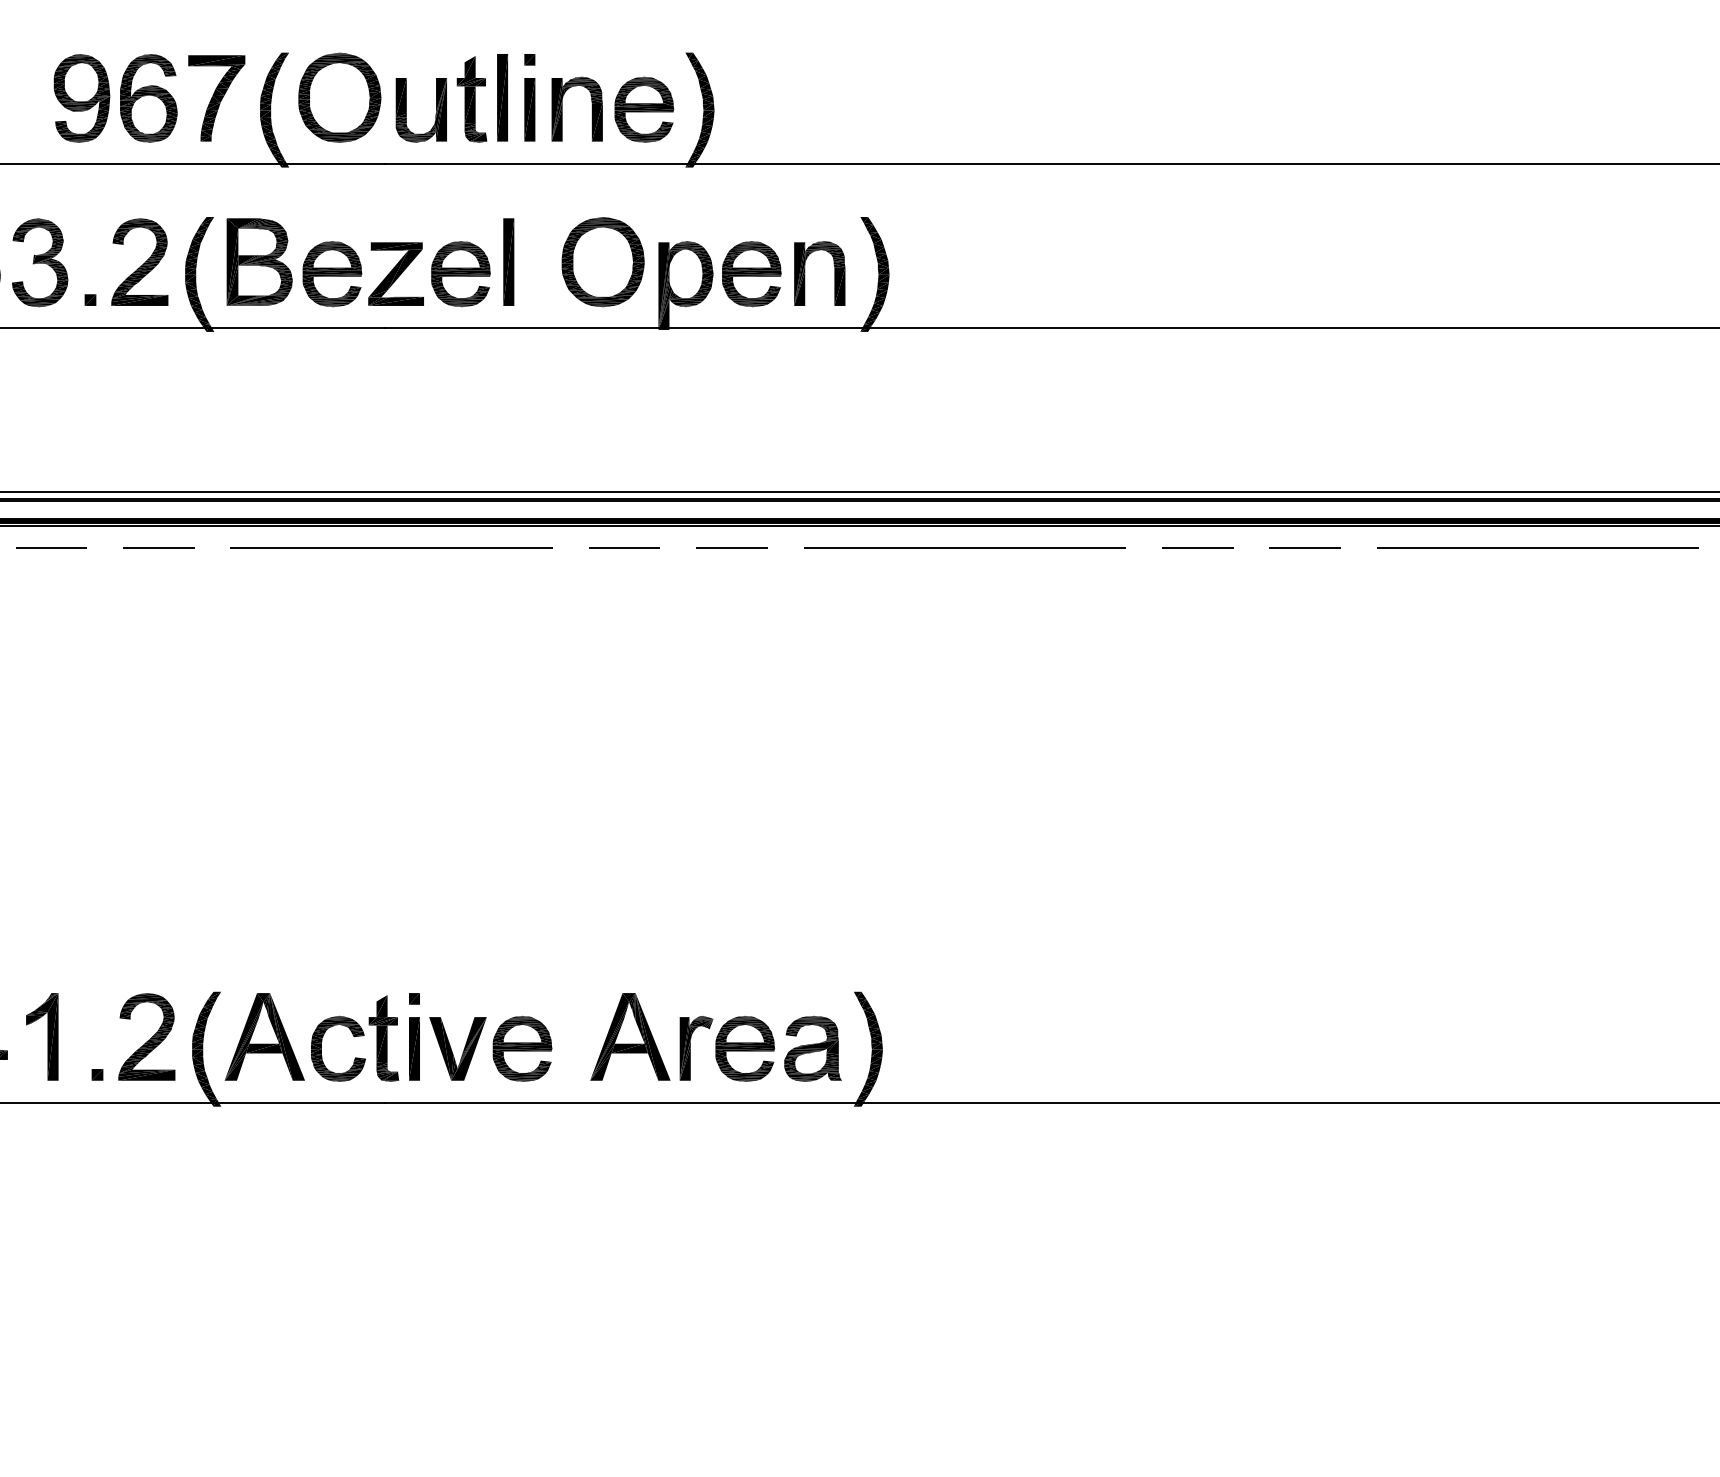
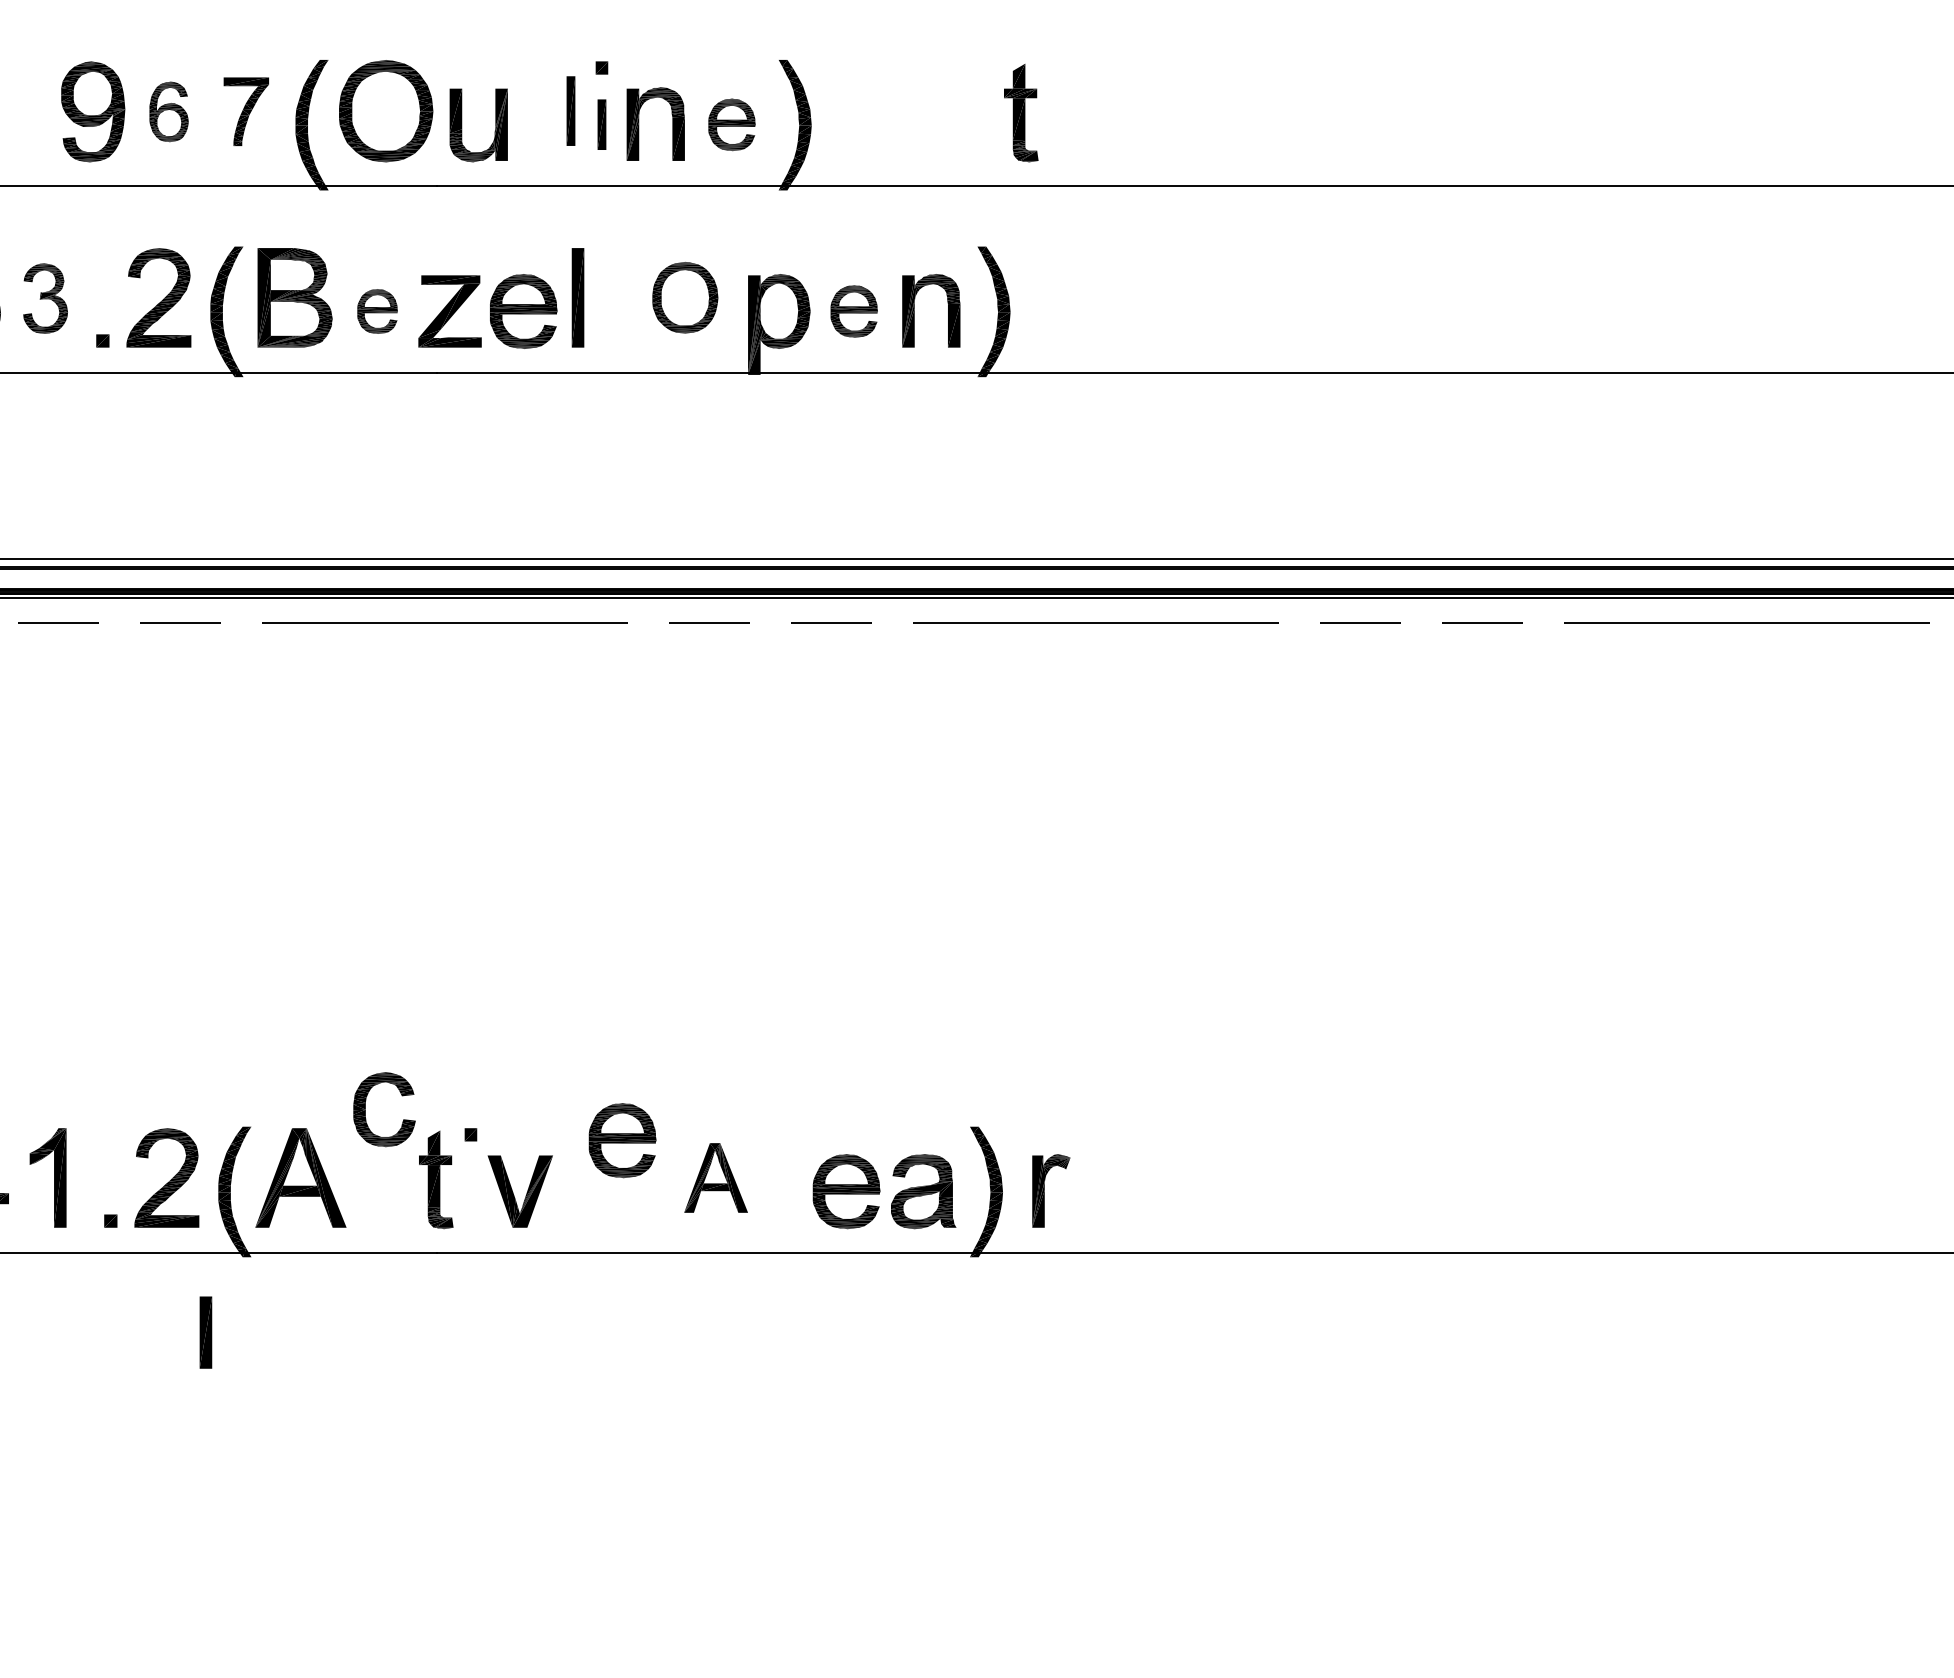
part: (502, 97) -> (570, 110), size x0.7
part: (148, 98) -> (168, 111), size x0.6
part: (216, 98) -> (246, 111), size x0.7
part: (472, 99) -> (1021, 113), moved
part: (529, 109) -> (601, 124), size x0.7
part: (643, 109) -> (731, 124), size x0.7
part: (603, 261) -> (685, 297), size x0.7
part: (40, 262) -> (45, 298), size x0.7
part: (332, 274) -> (377, 311), size x0.6
part: (752, 274) -> (854, 311), size x0.7
part: (629, 1036) -> (715, 1177), size x0.7
part: (690, 1047) -> (1044, 1190), moved
part: (321, 1048) -> (365, 1109), moved
part: (414, 1048) -> (205, 1332), moved
part: (522, 1048) -> (622, 1140), moved

